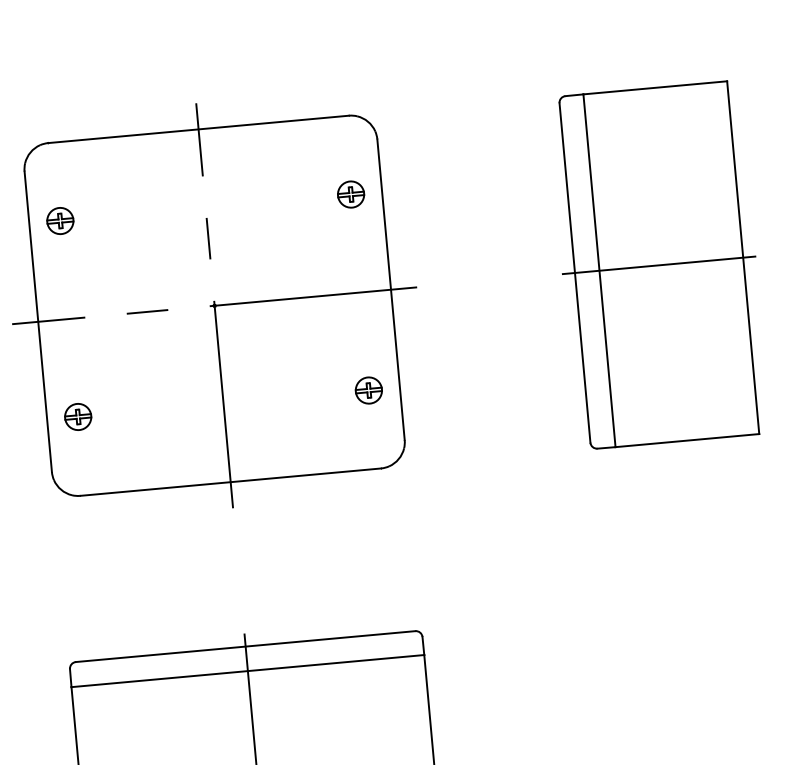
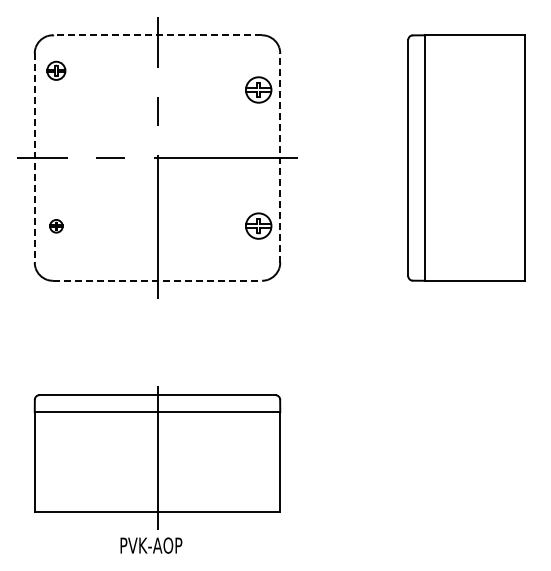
line: (198, 129) -> (157, 35), solid -> dashed
part: (350, 194) -> (258, 89), size x1.4
part: (60, 220) -> (56, 70), moved
line: (658, 266) -> (466, 158), removed
line: (391, 290) -> (280, 158), solid -> dashed
line: (37, 322) -> (34, 158), solid -> dashed
part: (368, 390) -> (258, 226), size x1.4
part: (78, 417) -> (56, 226), size x0.7
line: (230, 481) -> (157, 280), solid -> dashed

